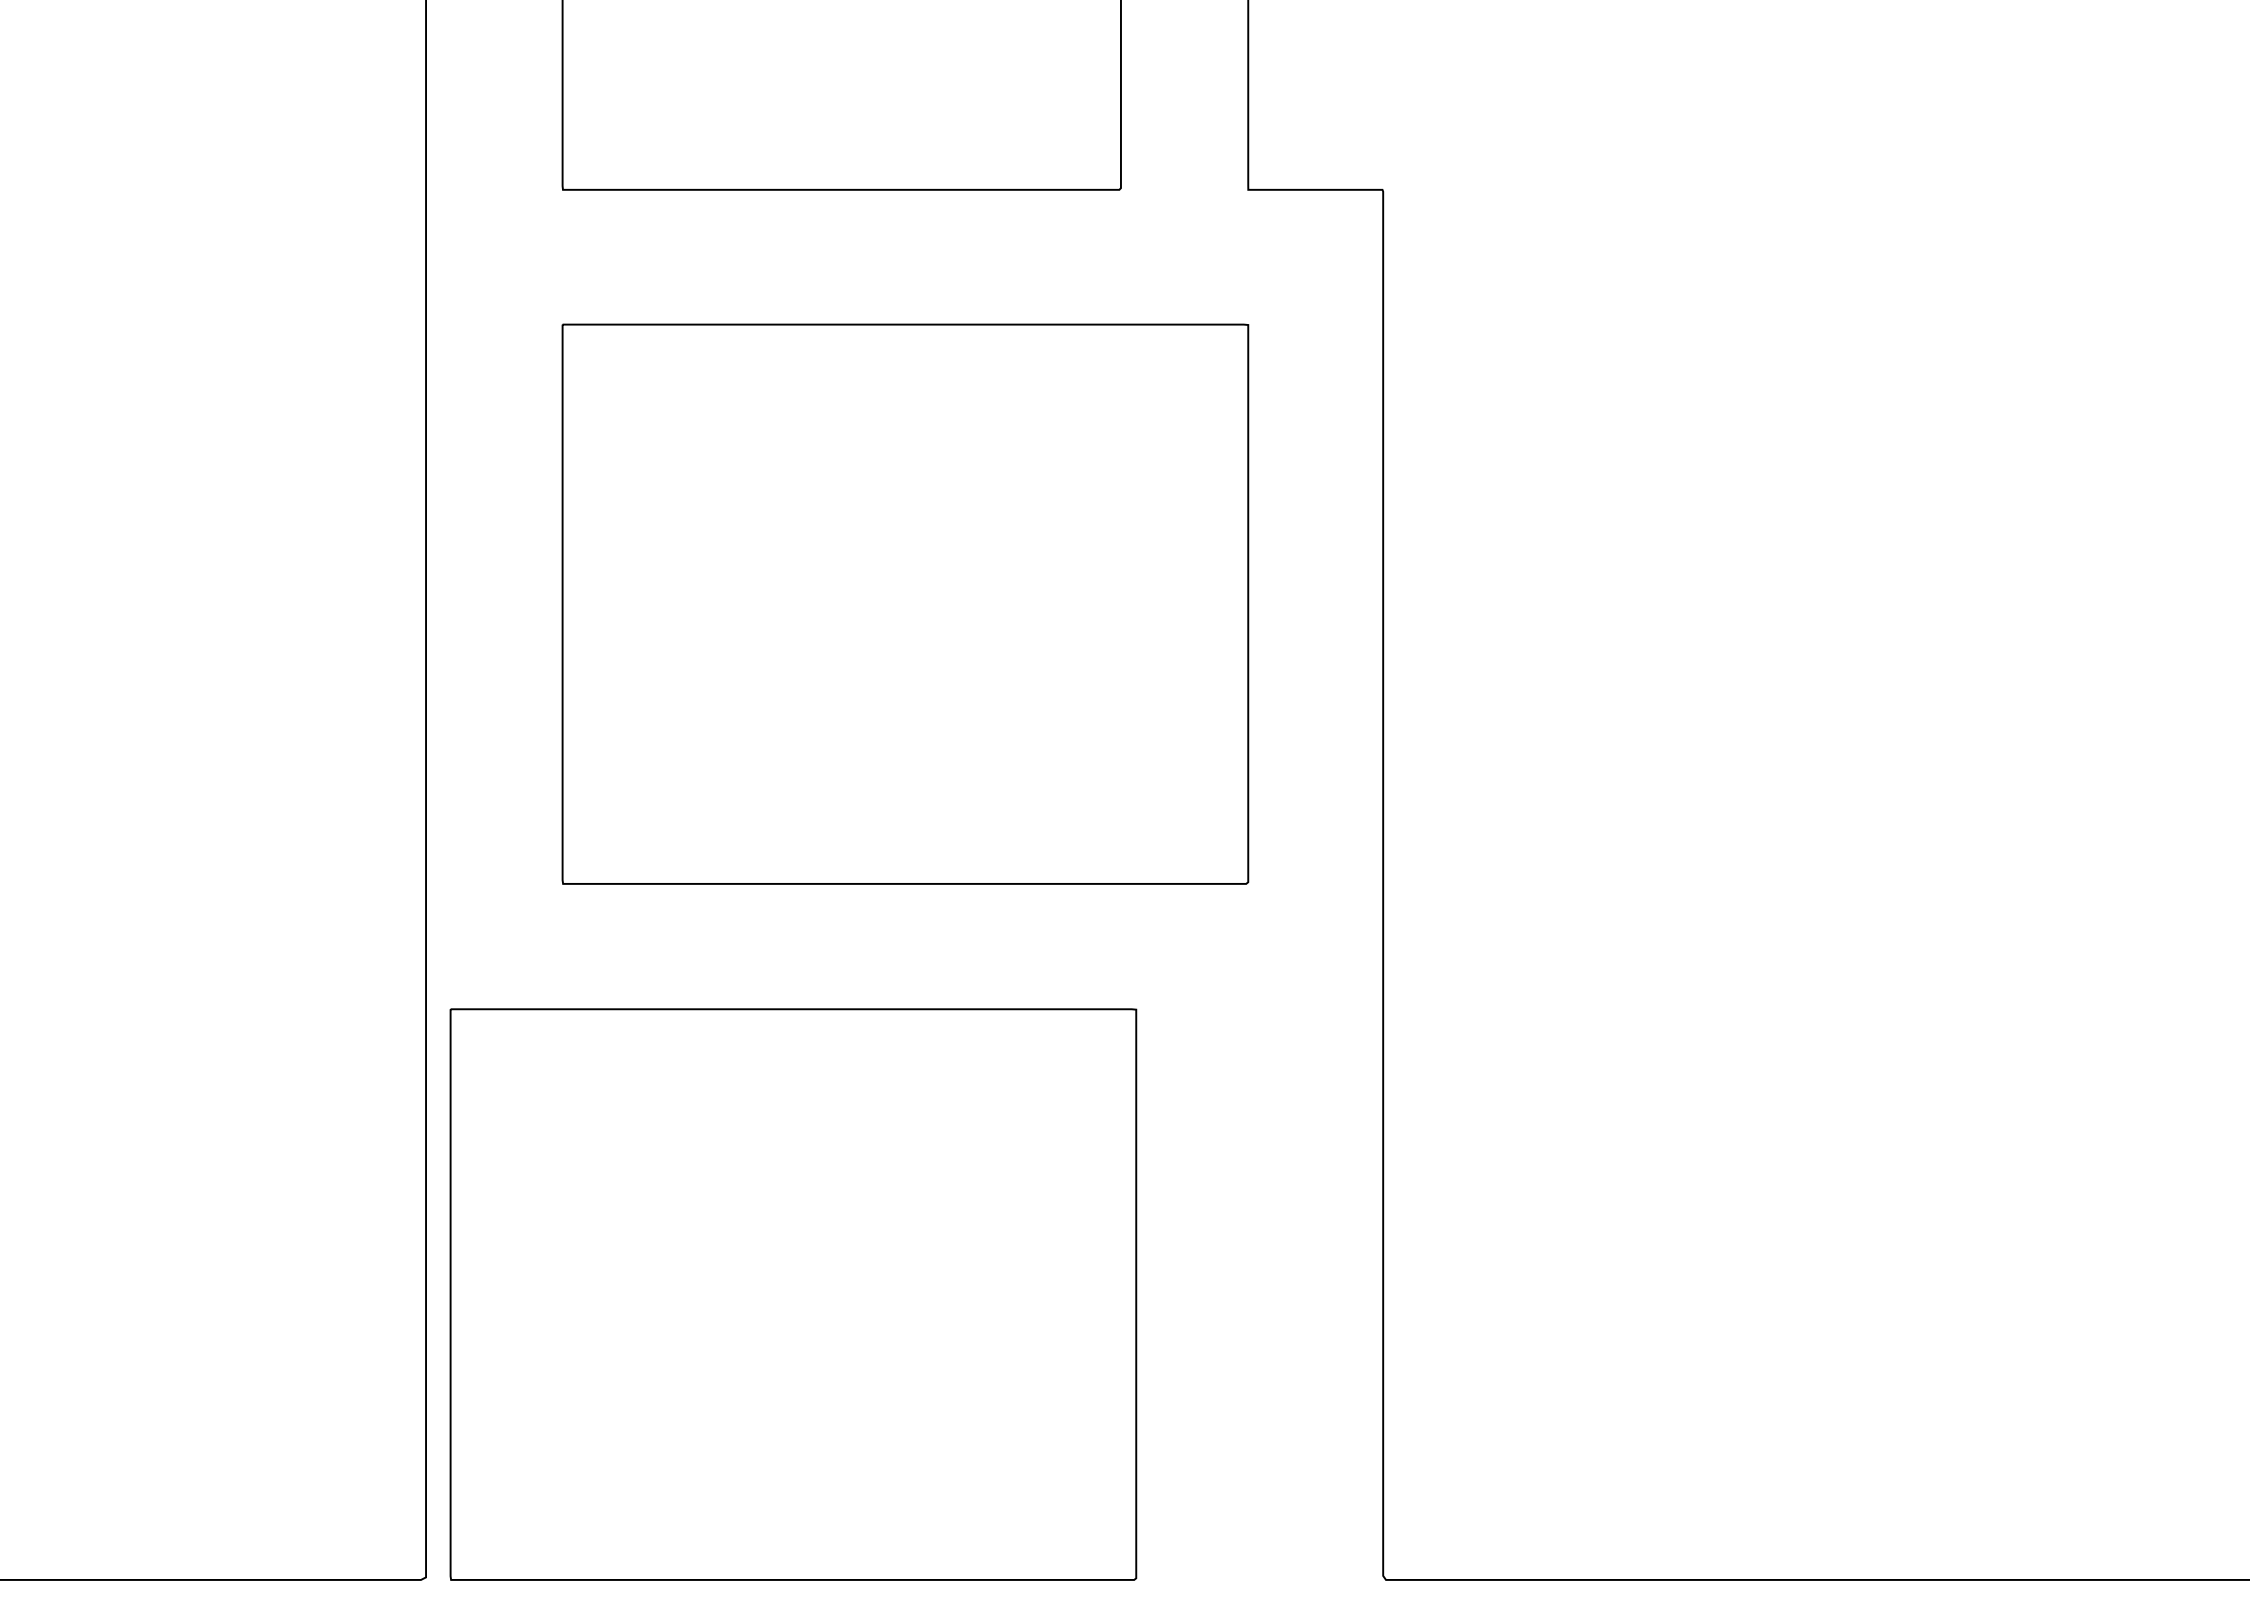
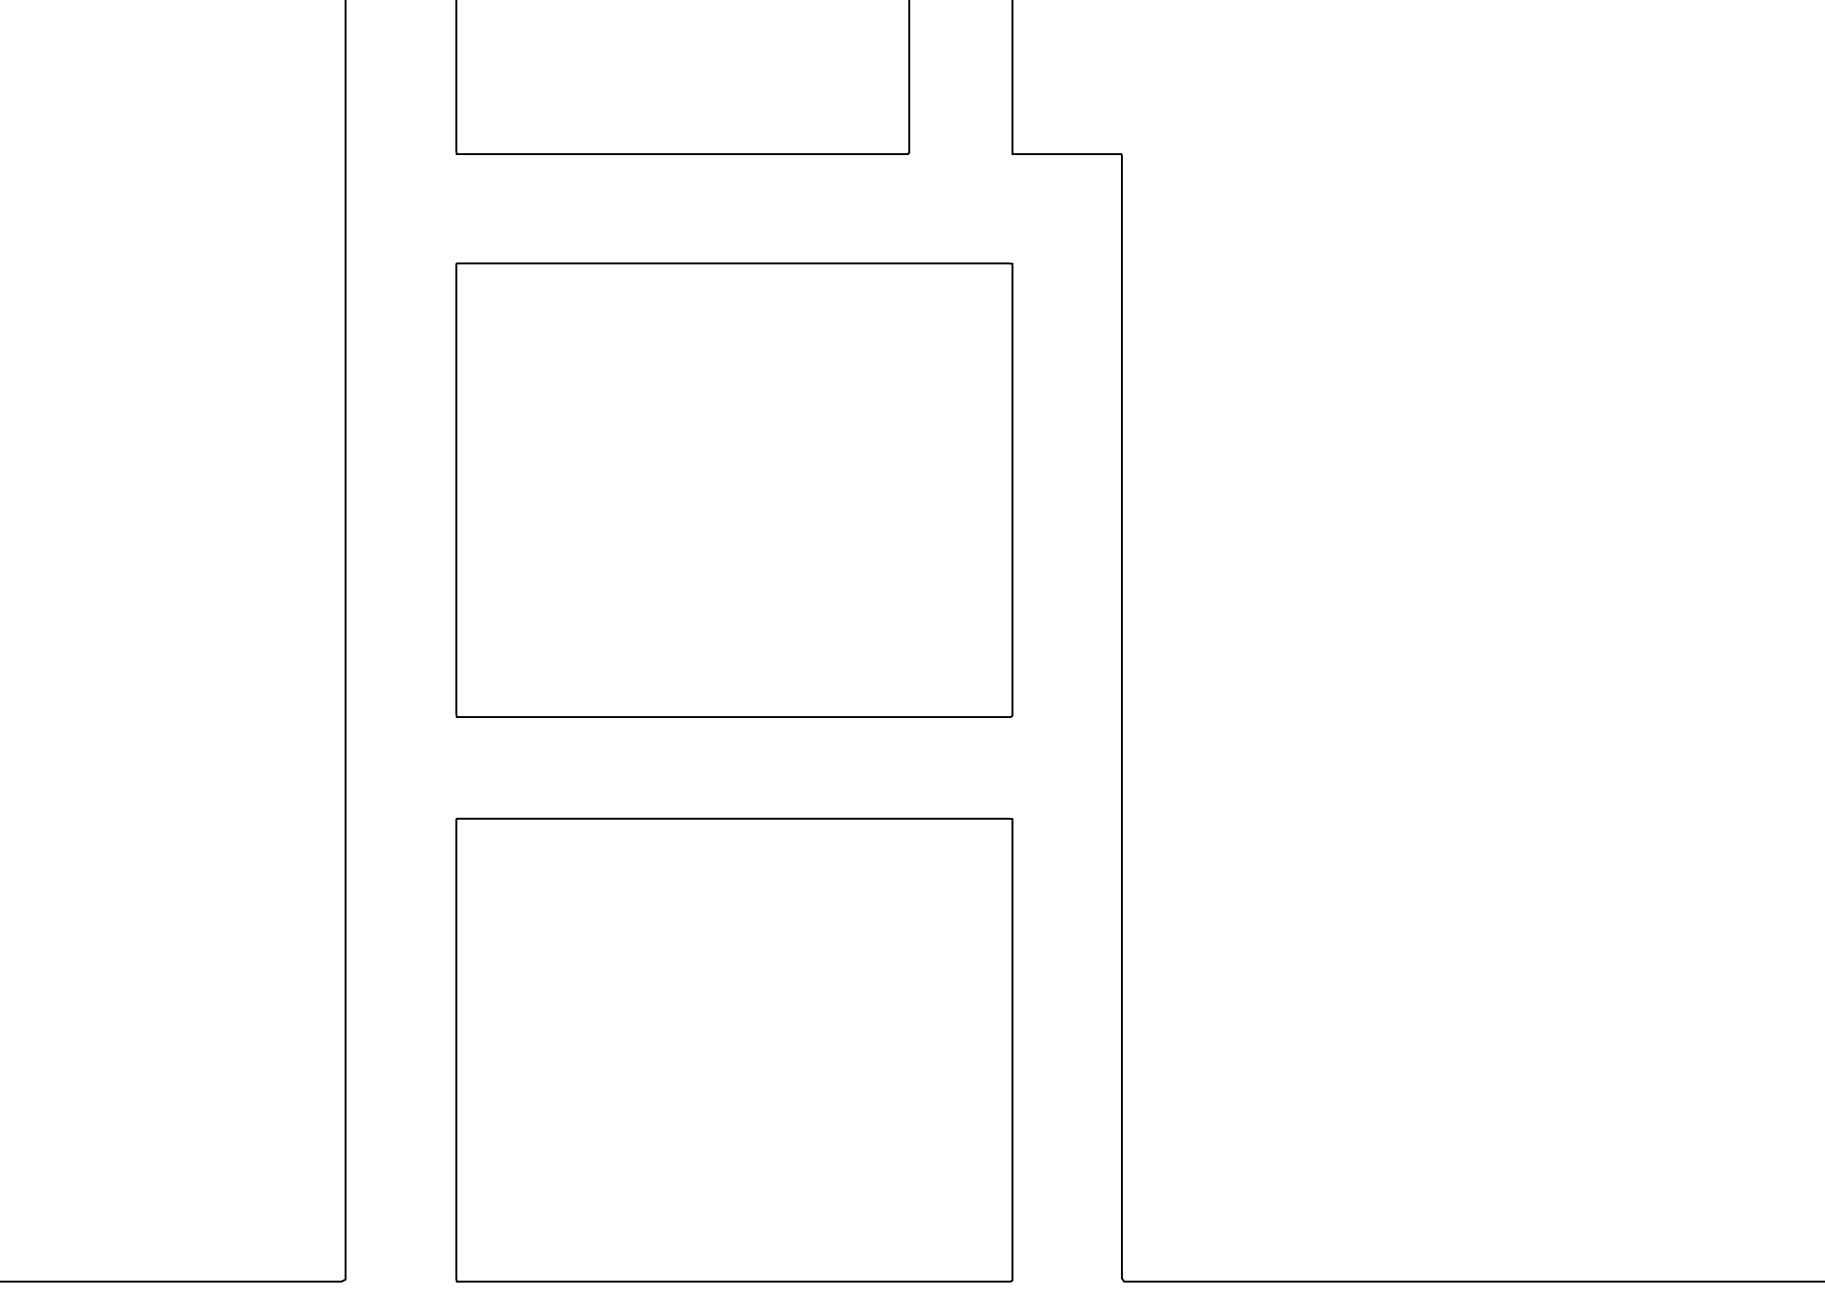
part: (793, 1294) -> (734, 1050), moved

